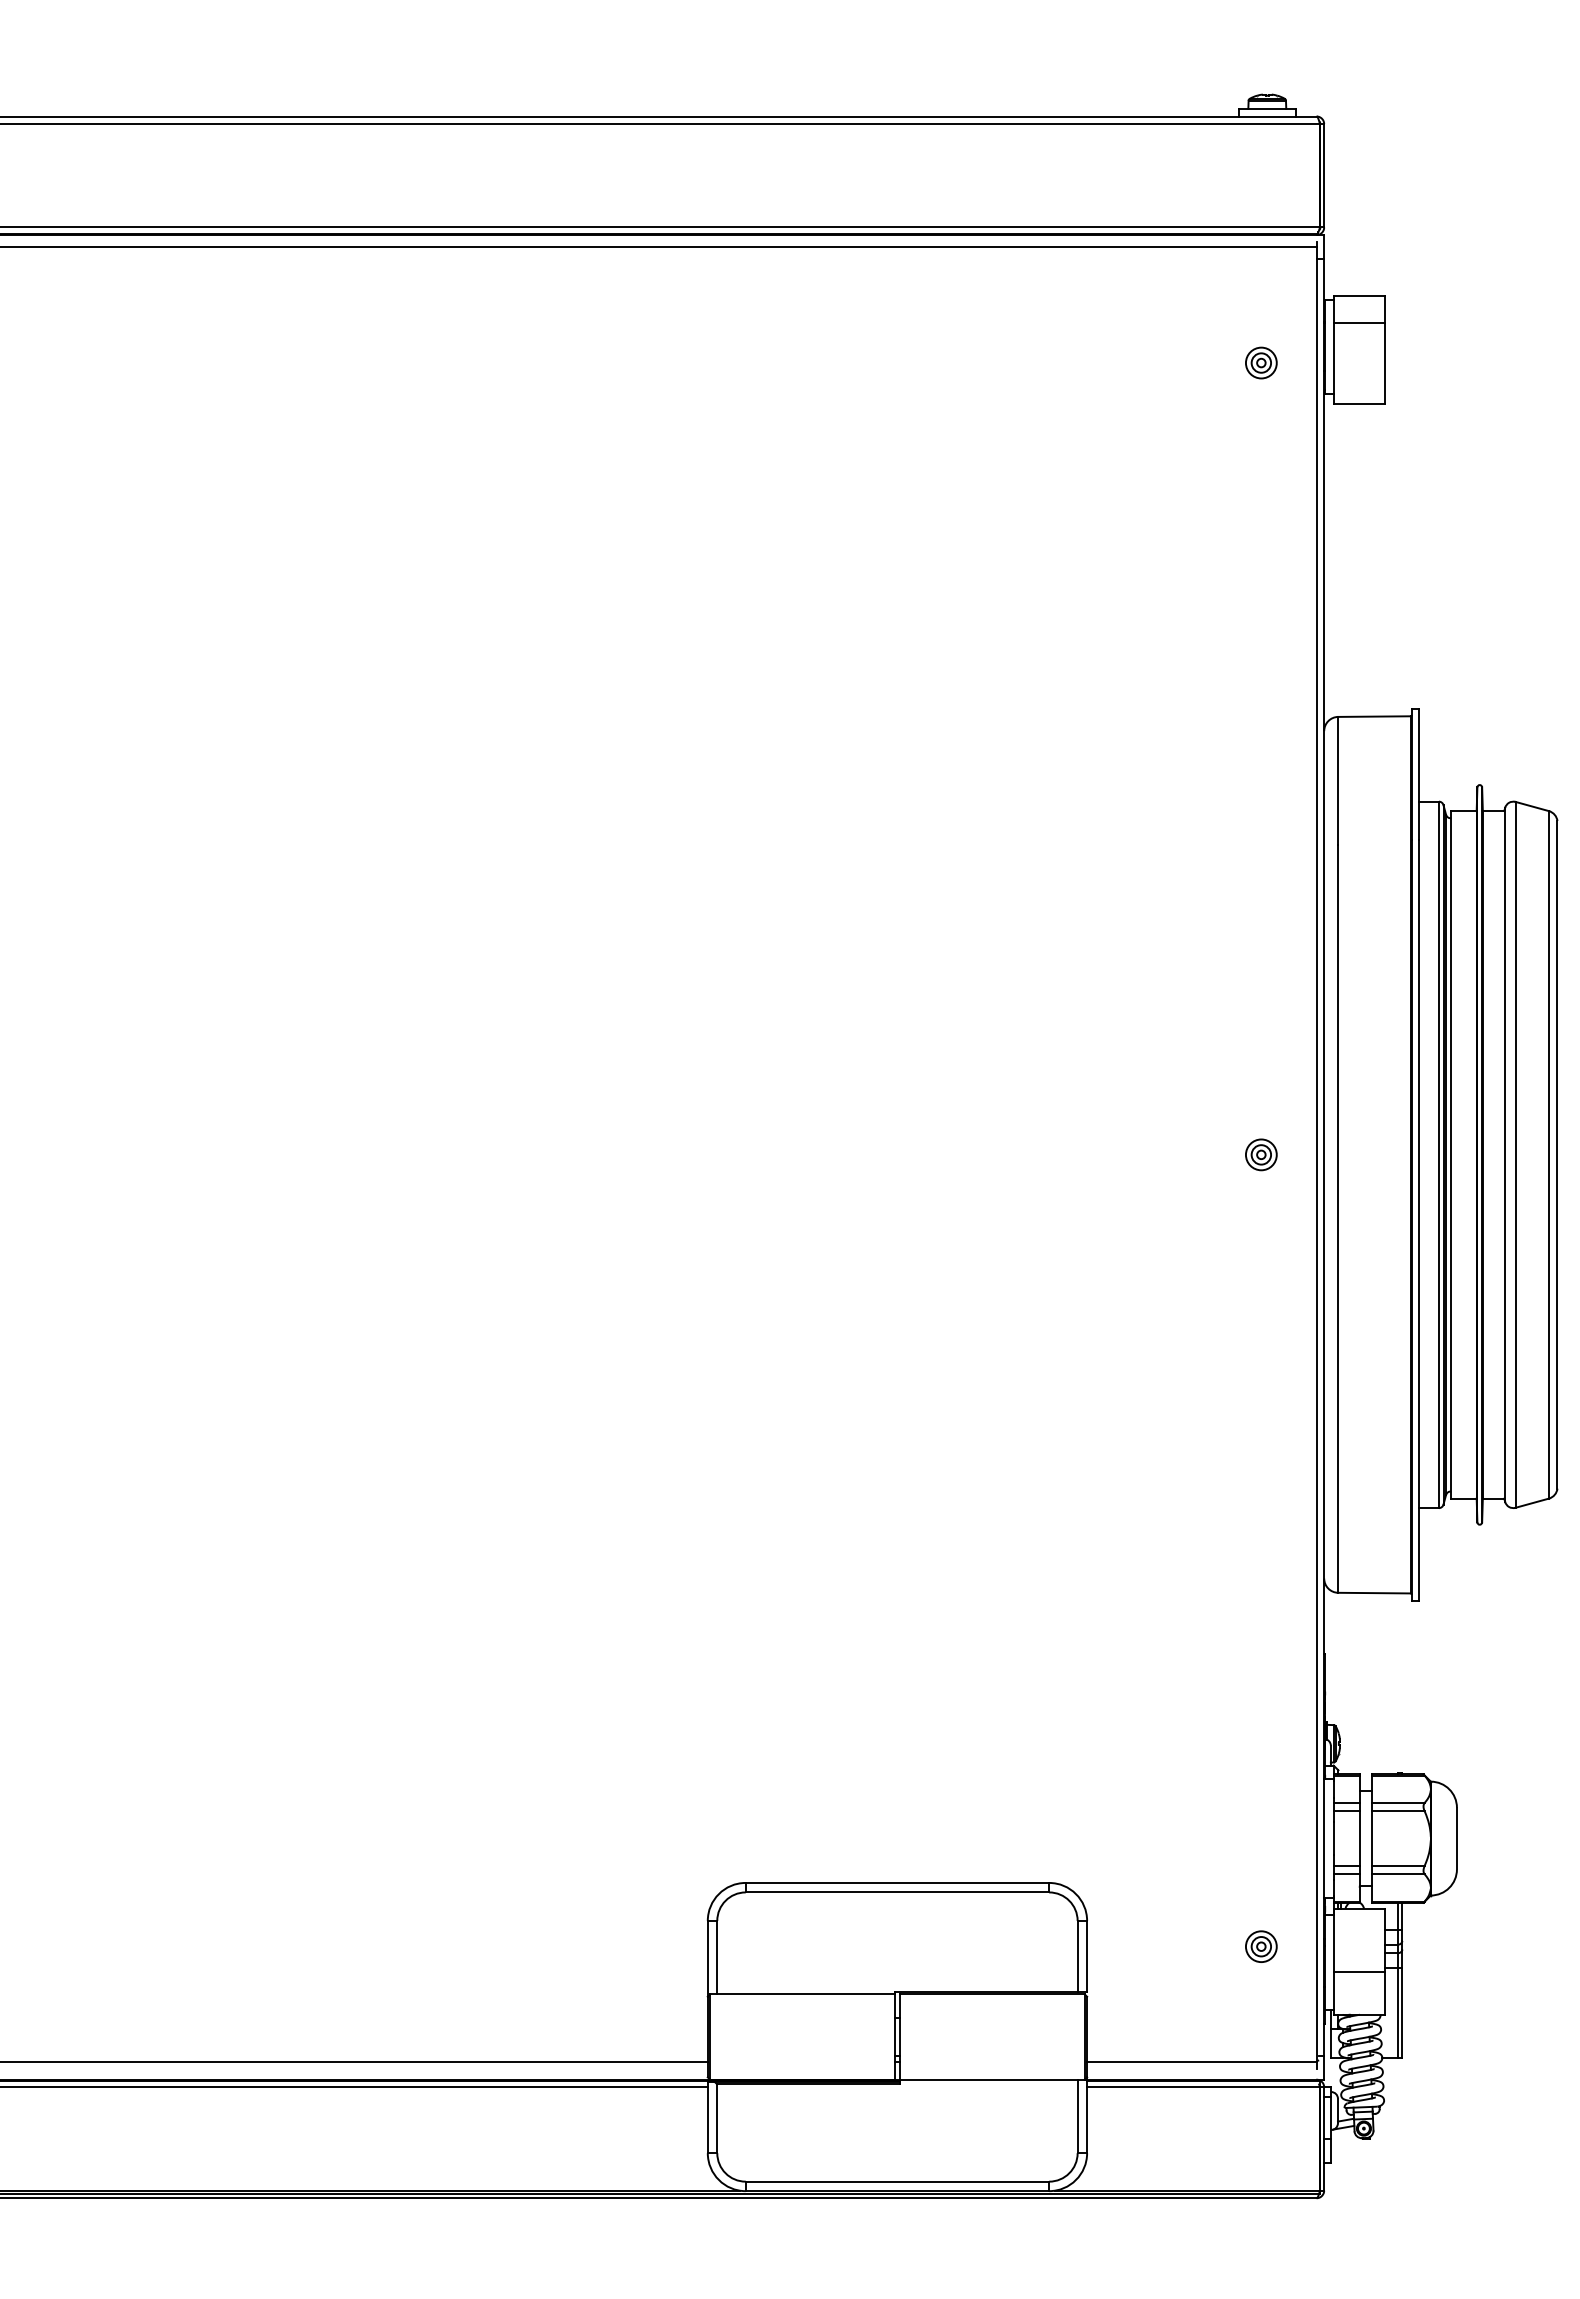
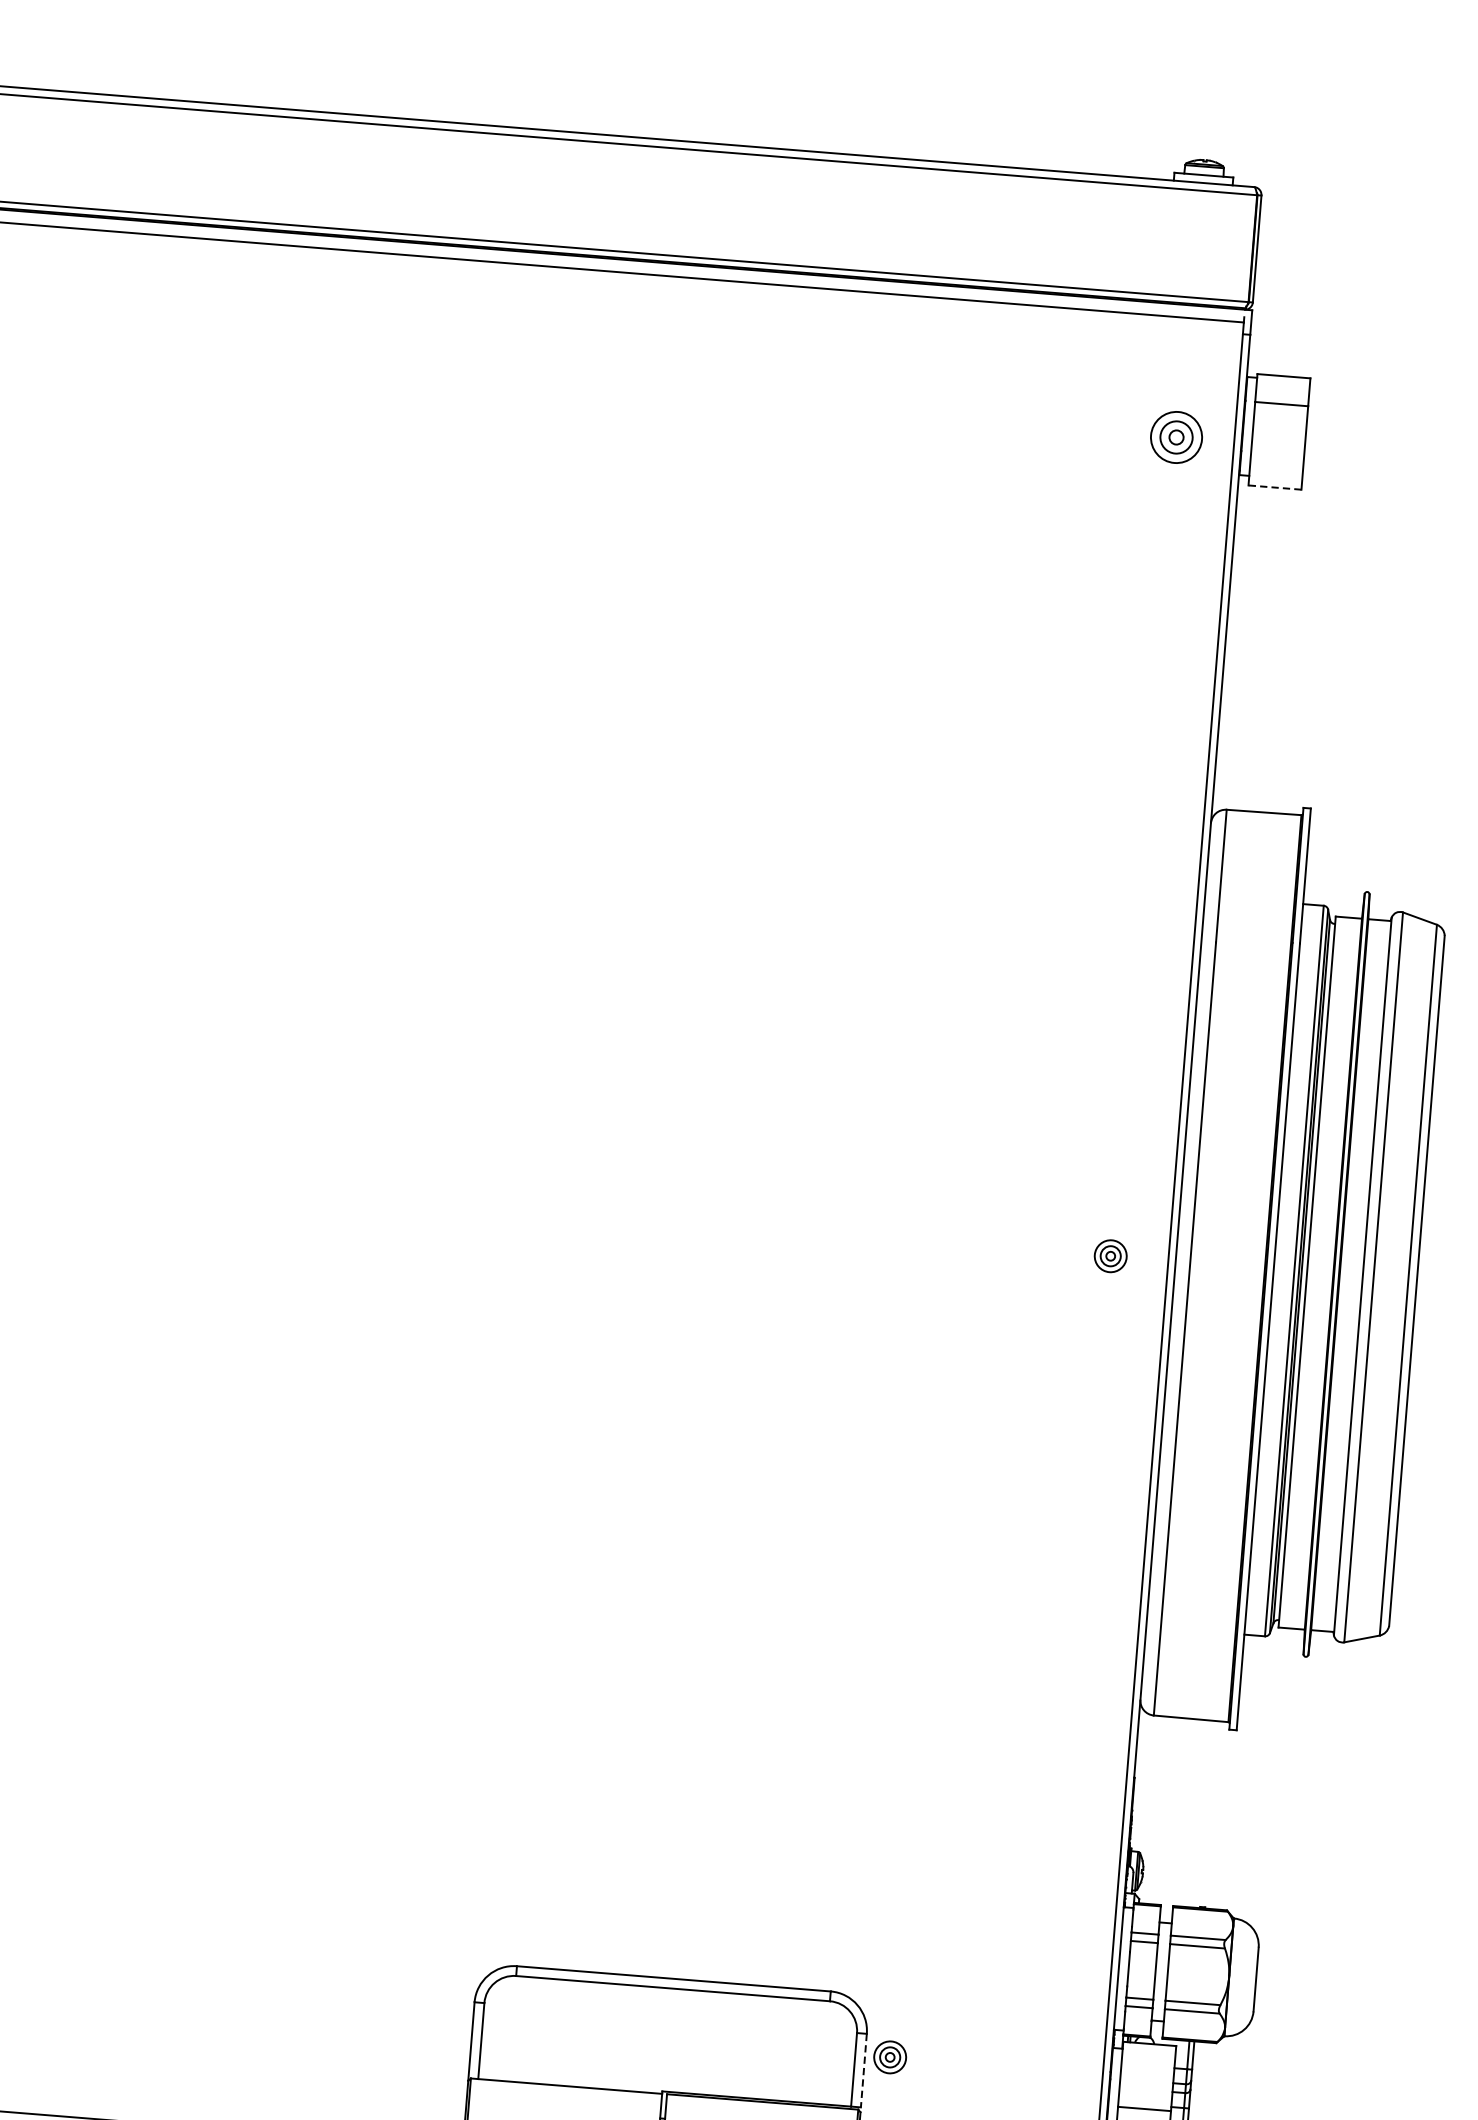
part: (1261, 362) -> (1176, 436), size x1.6
line: (1359, 403) -> (1274, 487), solid -> dashed
part: (1261, 1946) -> (890, 2057), moved
line: (1087, 1956) -> (864, 2070), solid -> dashed

